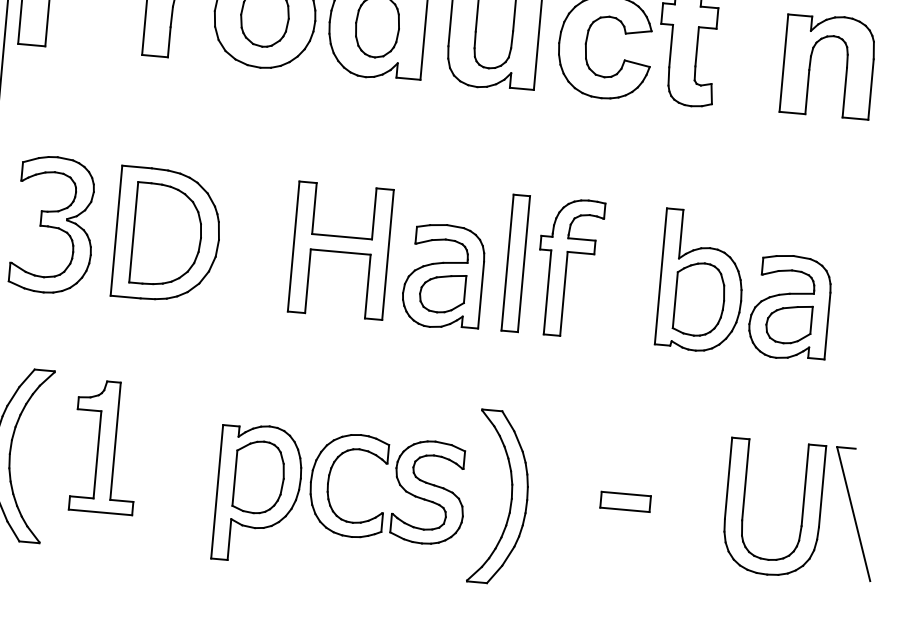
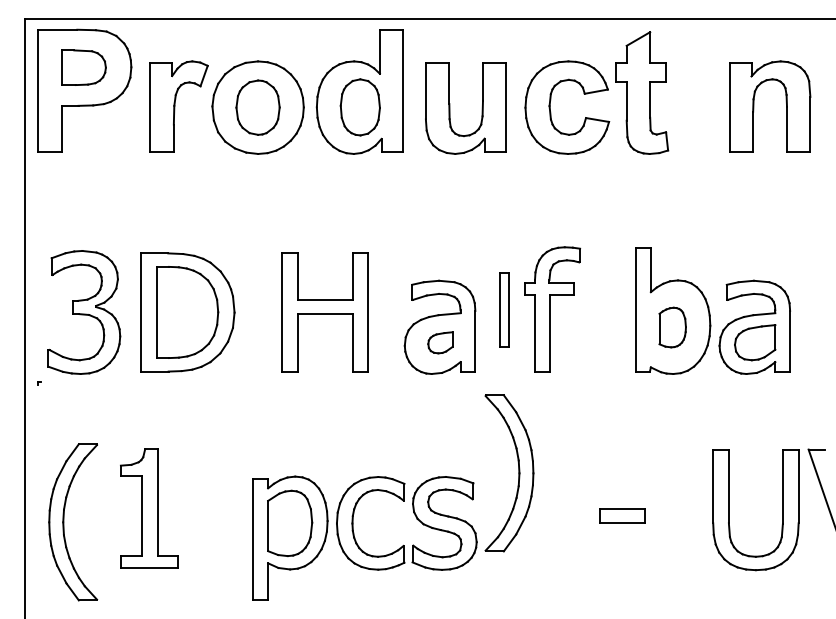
part: (339, 250) -> (324, 312), moved
part: (516, 263) -> (504, 309), size x0.6
part: (442, 293) -> (440, 342), size x0.6
part: (699, 299) -> (672, 327), size x0.6
part: (510, 498) -> (518, 473), moved

